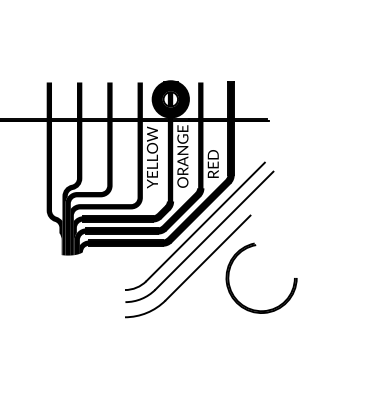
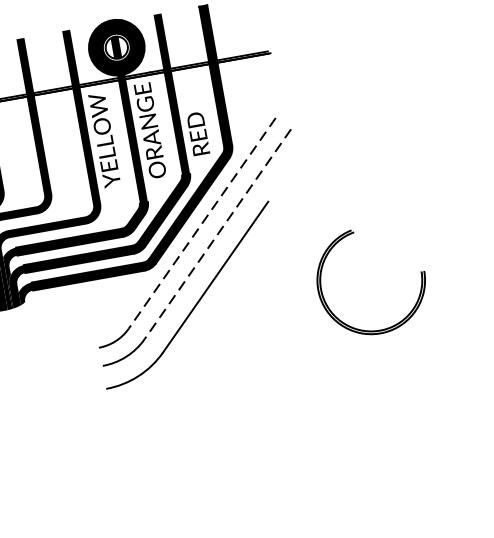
line: (205, 221) -> (201, 222), solid -> dashed
line: (214, 231) -> (218, 235), solid -> dashed
part: (255, 246) -> (353, 234), moved

